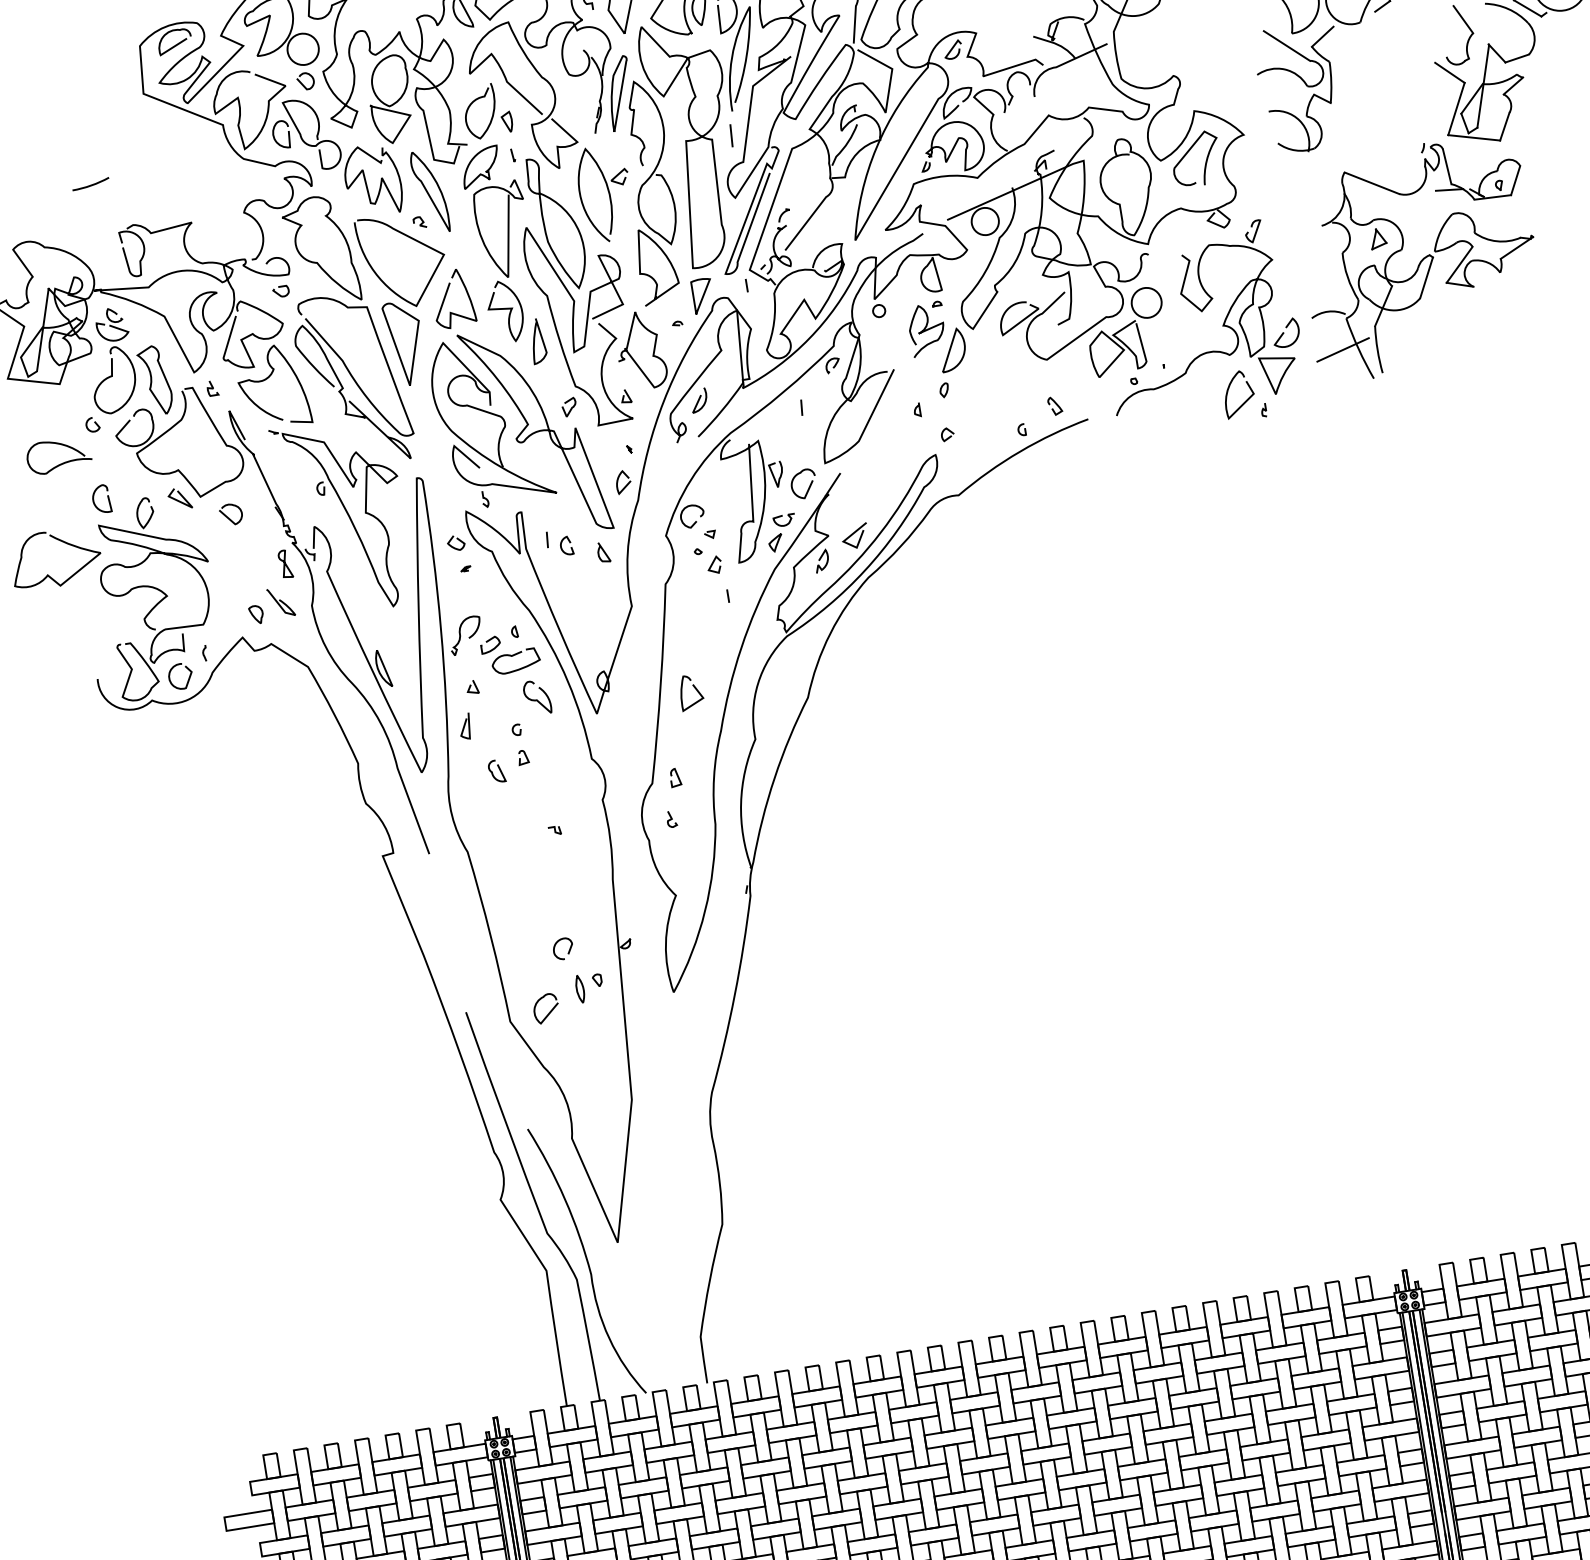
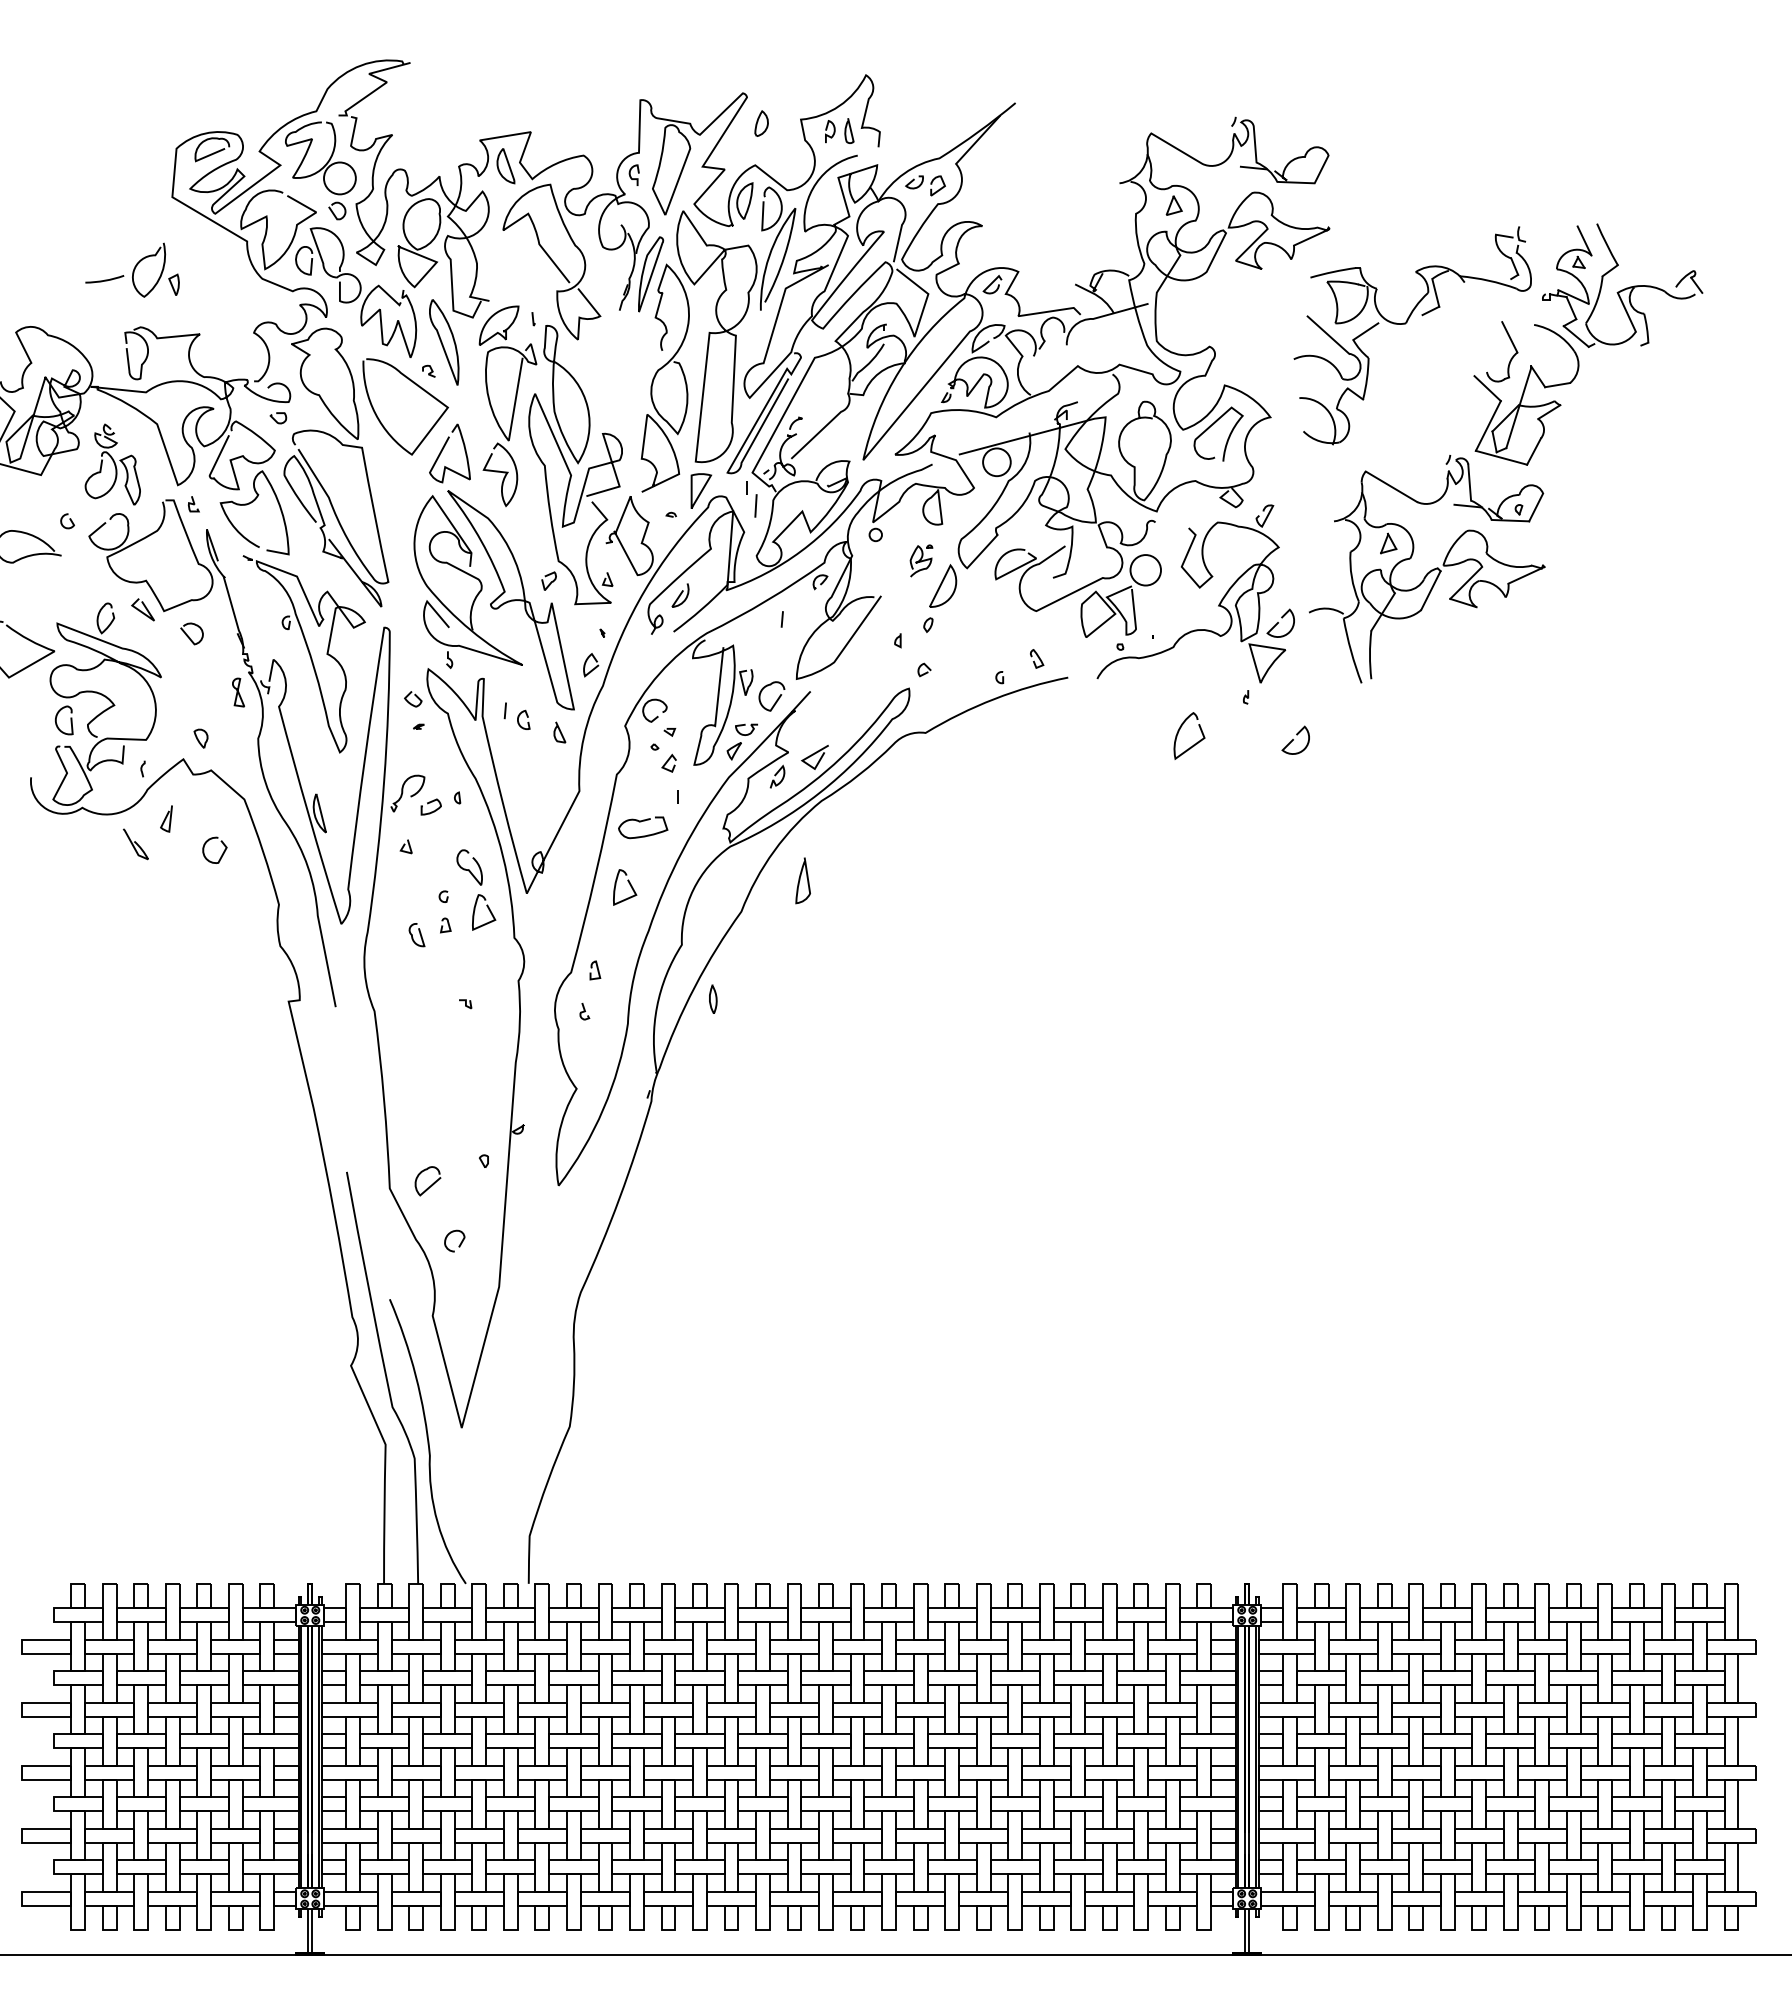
part: (492, 110) -> (161, 270), moved
line: (730, 135) -> (755, 505), moved
part: (604, 193) -> (619, 372), removed
part: (927, 328) -> (921, 560), size x0.6
curve: (535, 341) -> (800, 880), moved
part: (405, 342) -> (394, 489), removed
line: (1343, 349) -> (1335, 649), removed
part: (127, 362) -> (112, 464), size x0.7
curve: (1244, 401) -> (1193, 744), moved
curve: (1316, 443) -> (1293, 739), added
curve: (107, 498) -> (70, 720), moved
curve: (280, 601) -> (135, 843), moved
curve: (513, 656) -> (641, 822), moved
curve: (187, 679) -> (221, 854), moved
curve: (465, 726) -> (166, 818), moved
curve: (561, 734) -> (487, 908), added
curve: (569, 949) -> (460, 1242), moved
curve: (582, 988) -> (715, 998), moved

